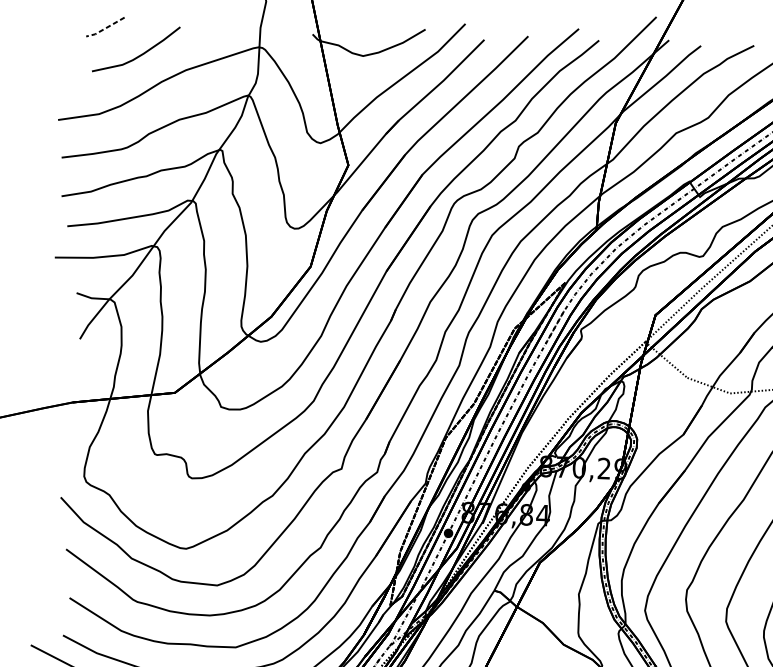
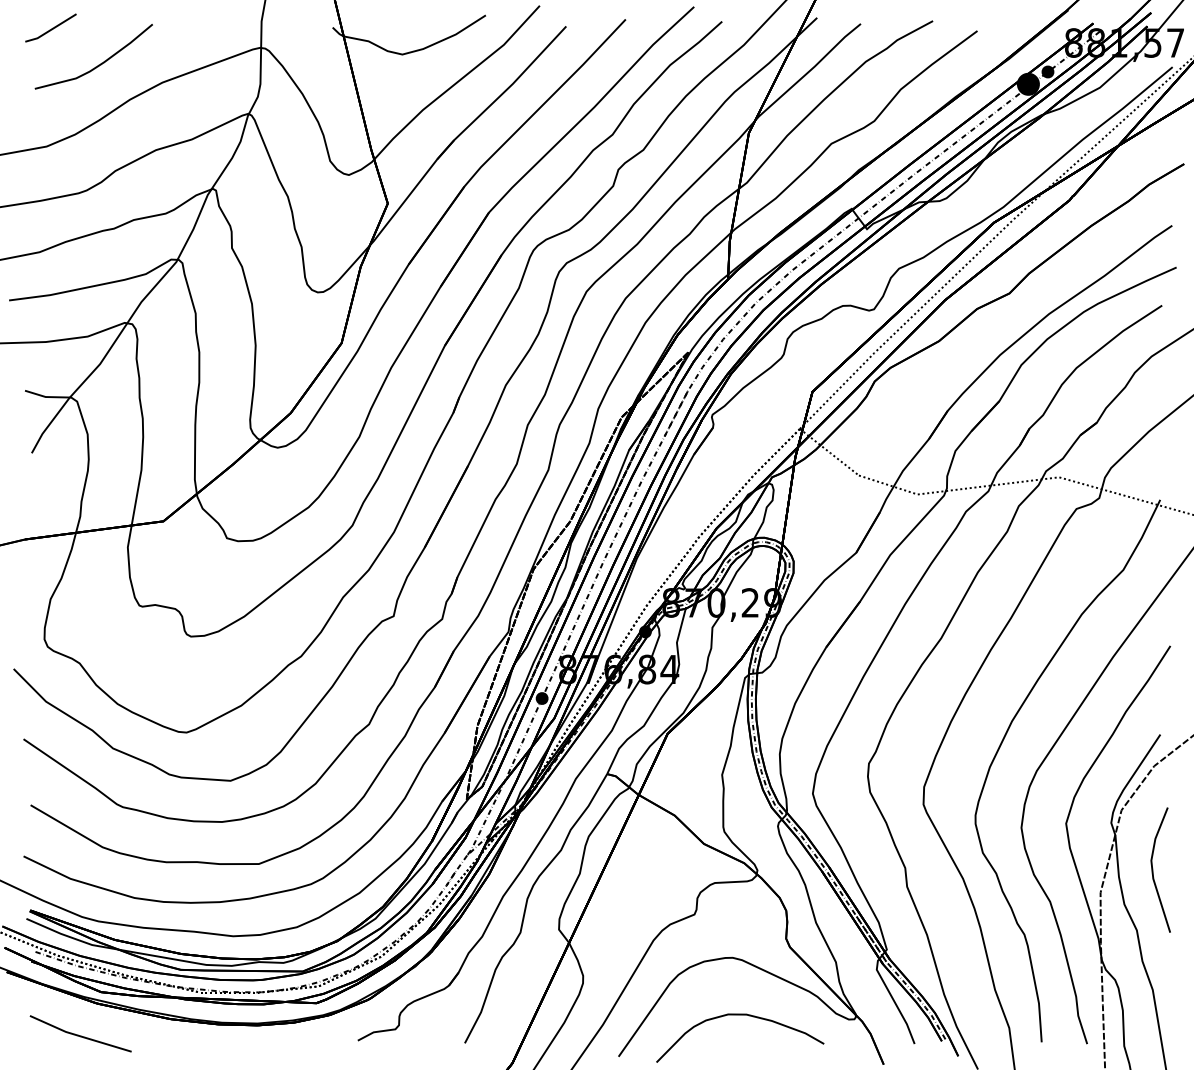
line: (105, 28) -> (51, 29), dashed -> solid

